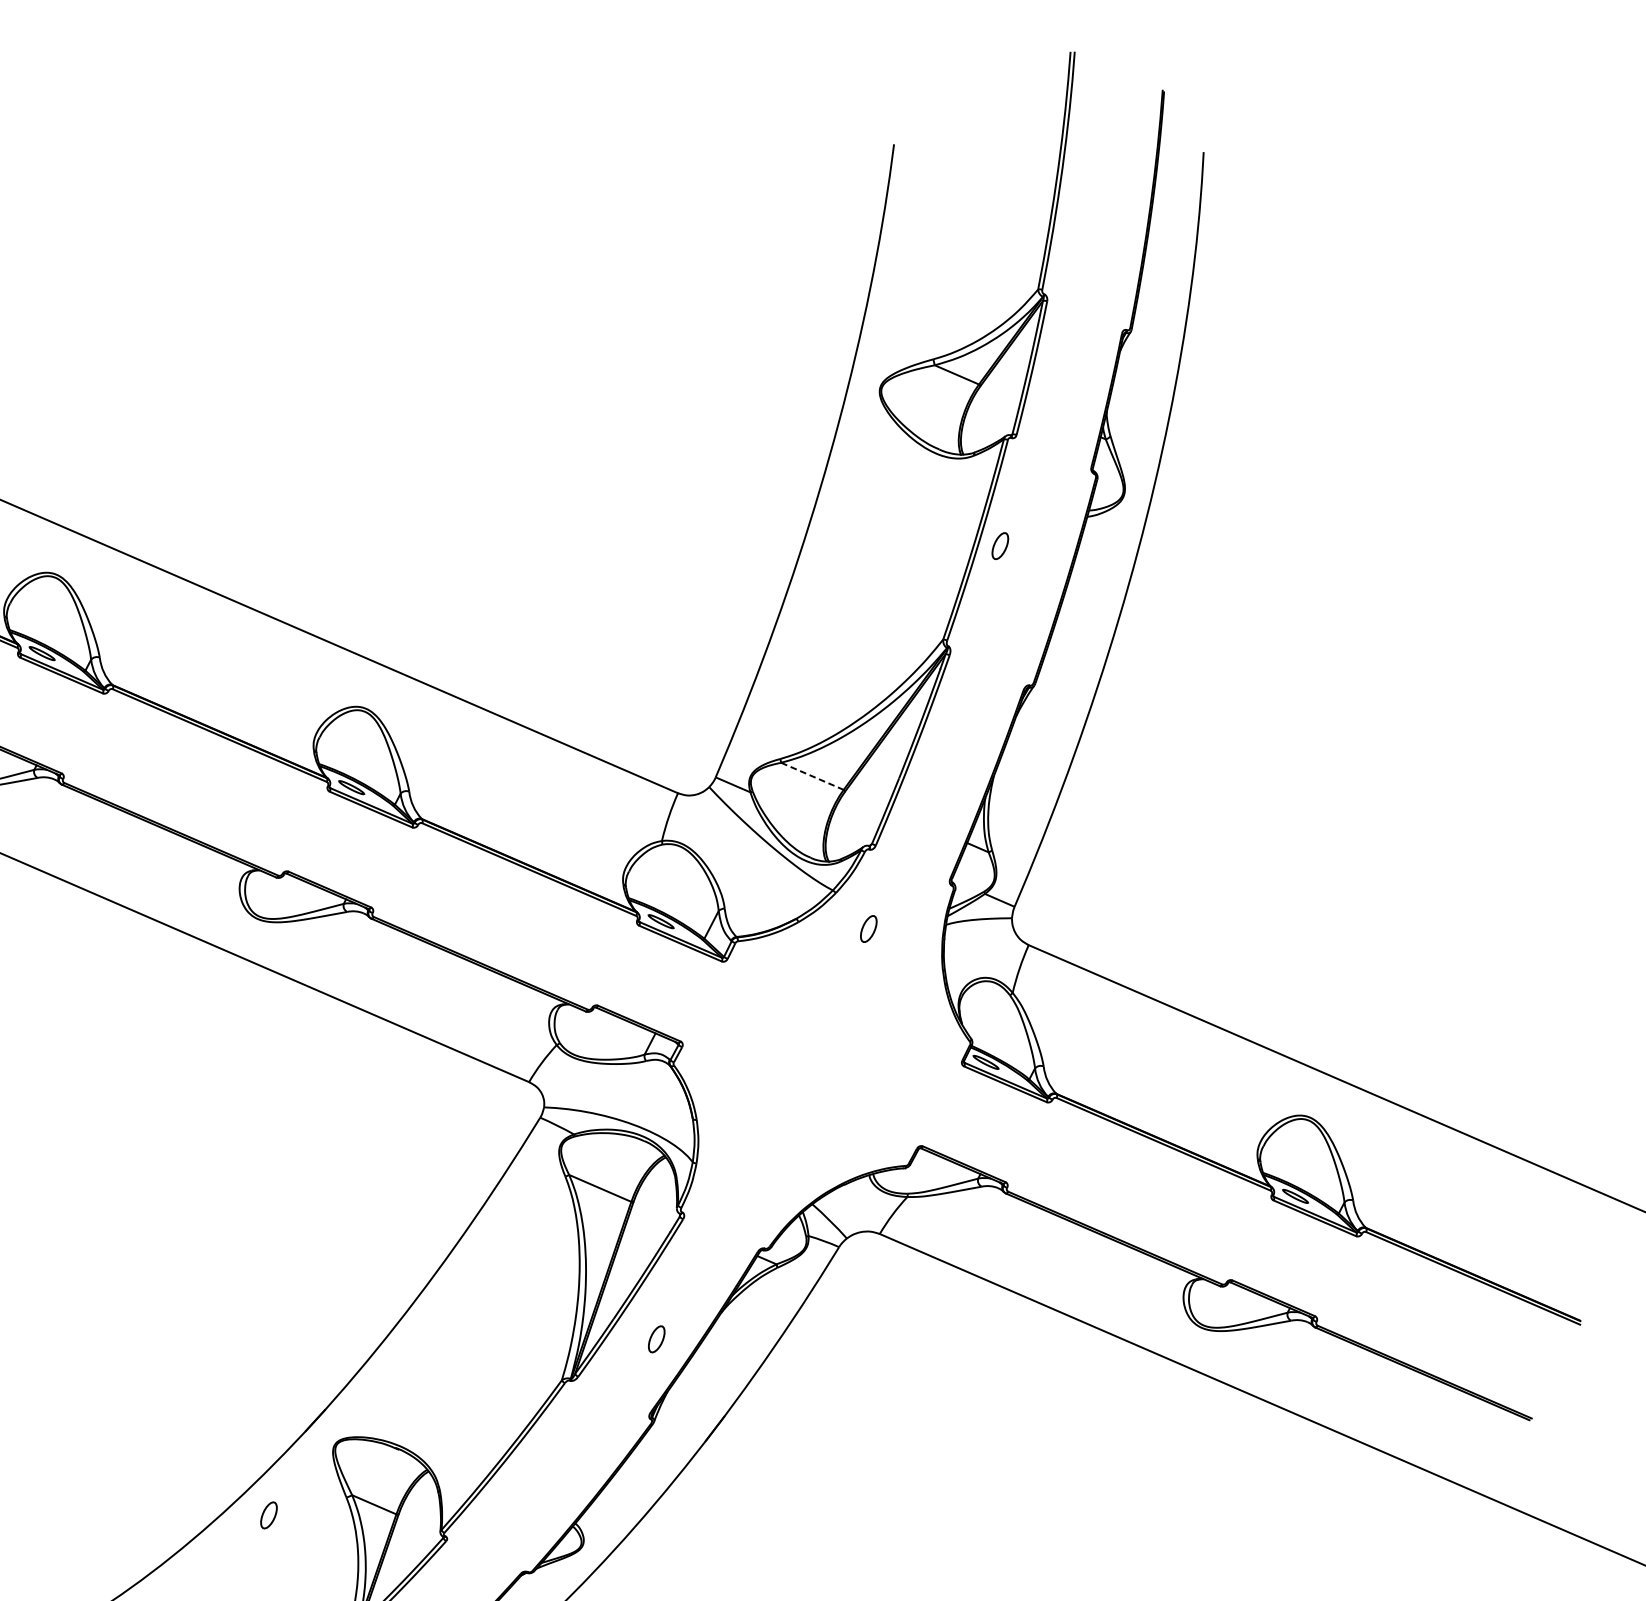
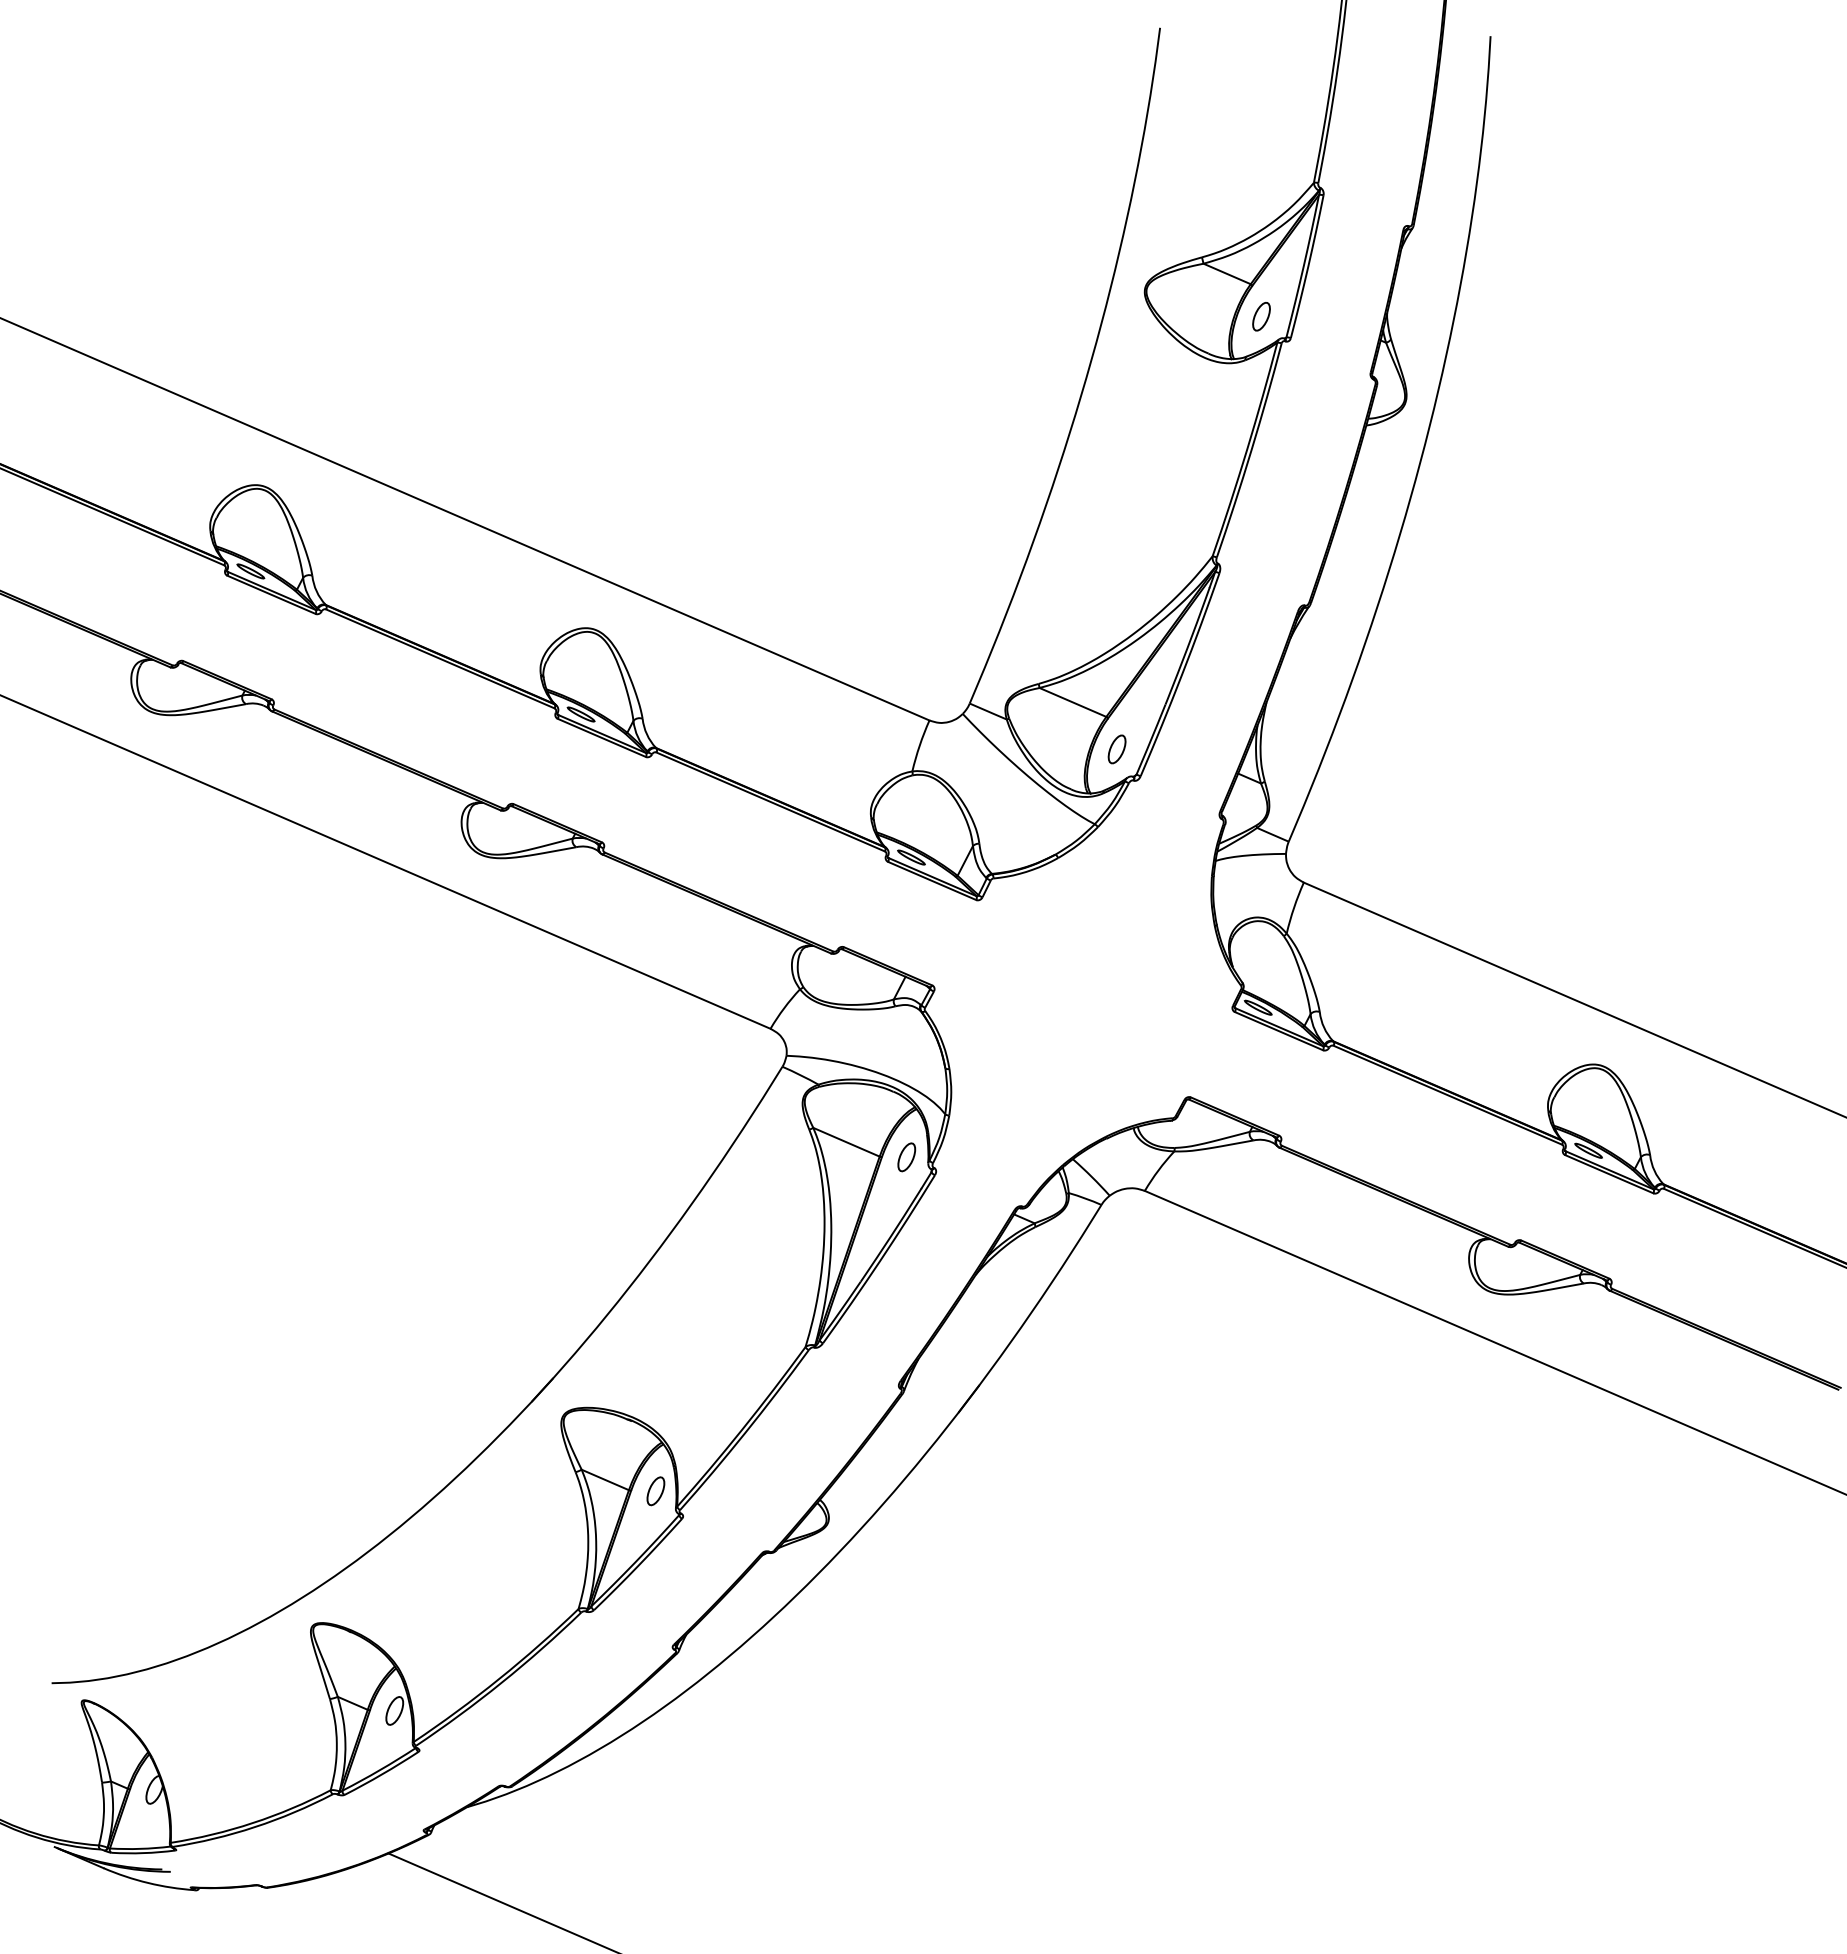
part: (1000, 545) -> (1261, 316), moved
line: (812, 776) -> (1073, 702), dashed -> solid
part: (868, 929) -> (1116, 749), moved
part: (656, 1339) -> (906, 1157), moved
part: (268, 1515) -> (655, 1491), moved

